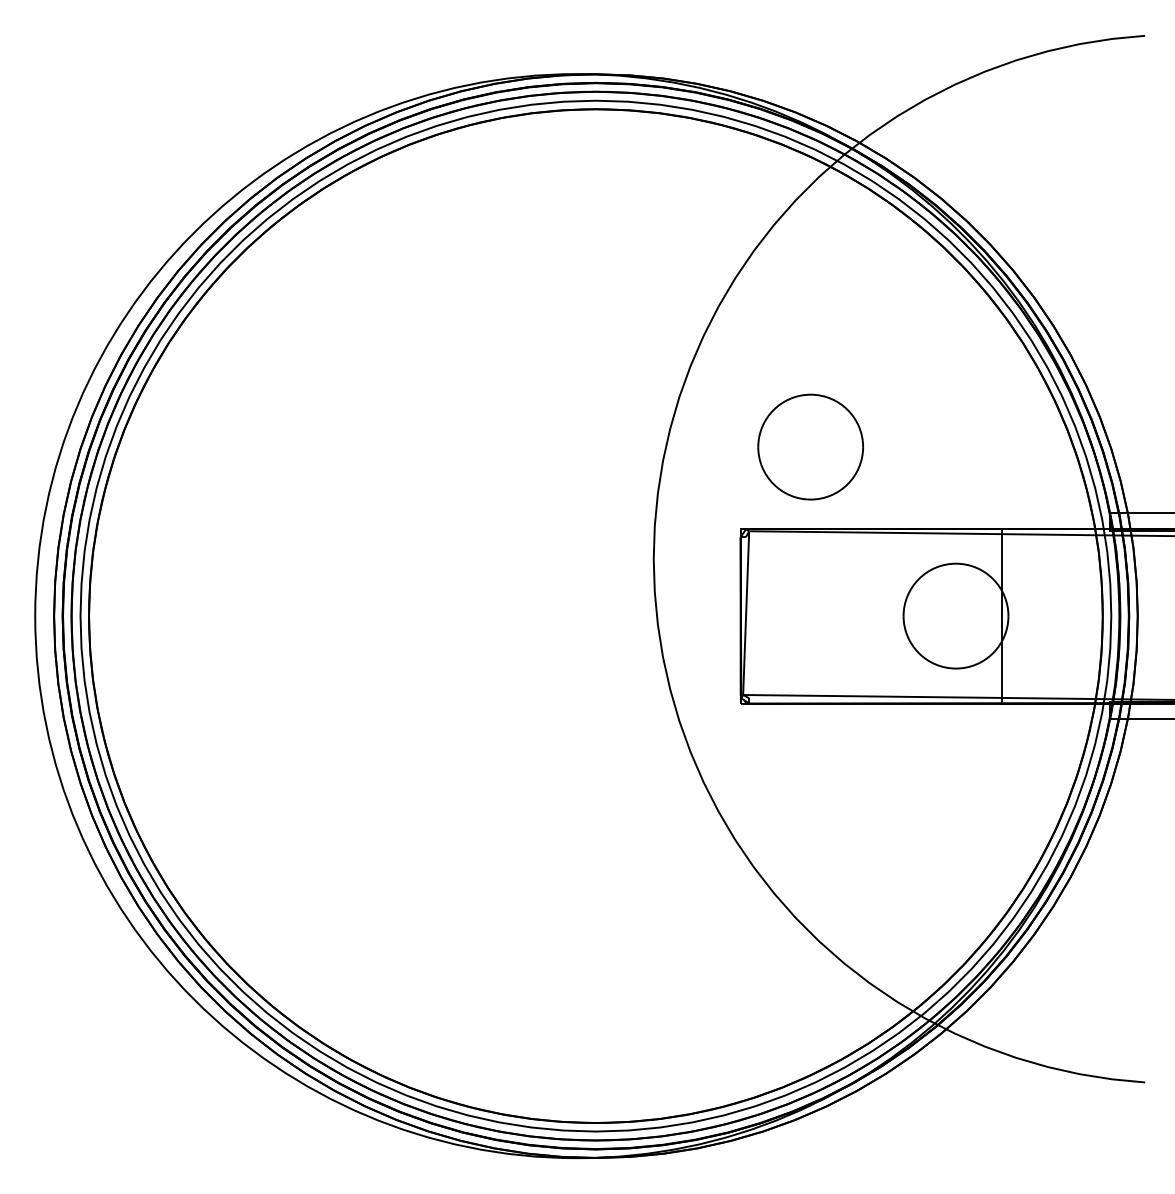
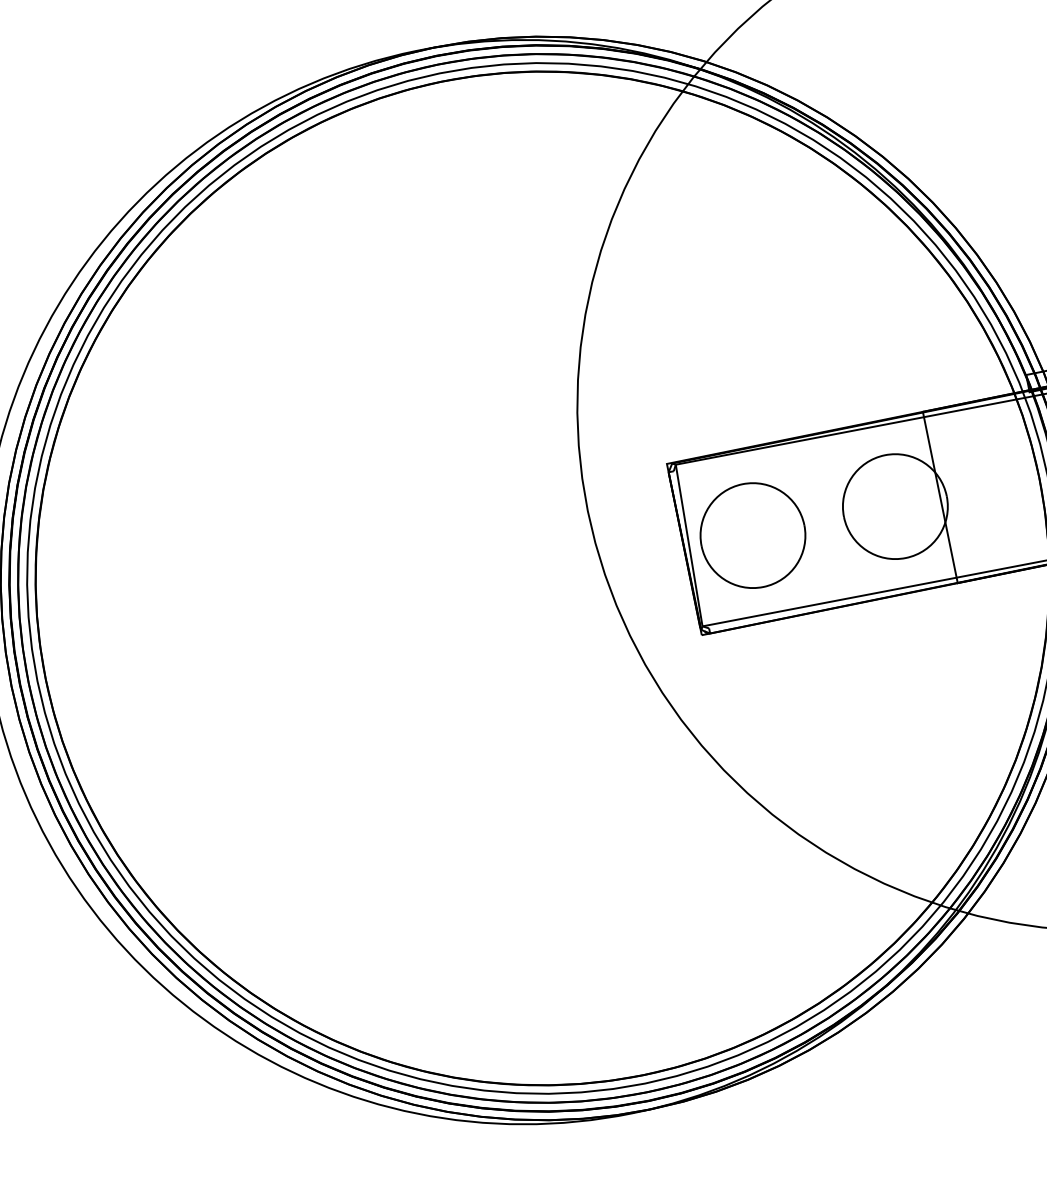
part: (810, 446) -> (752, 535), moved

